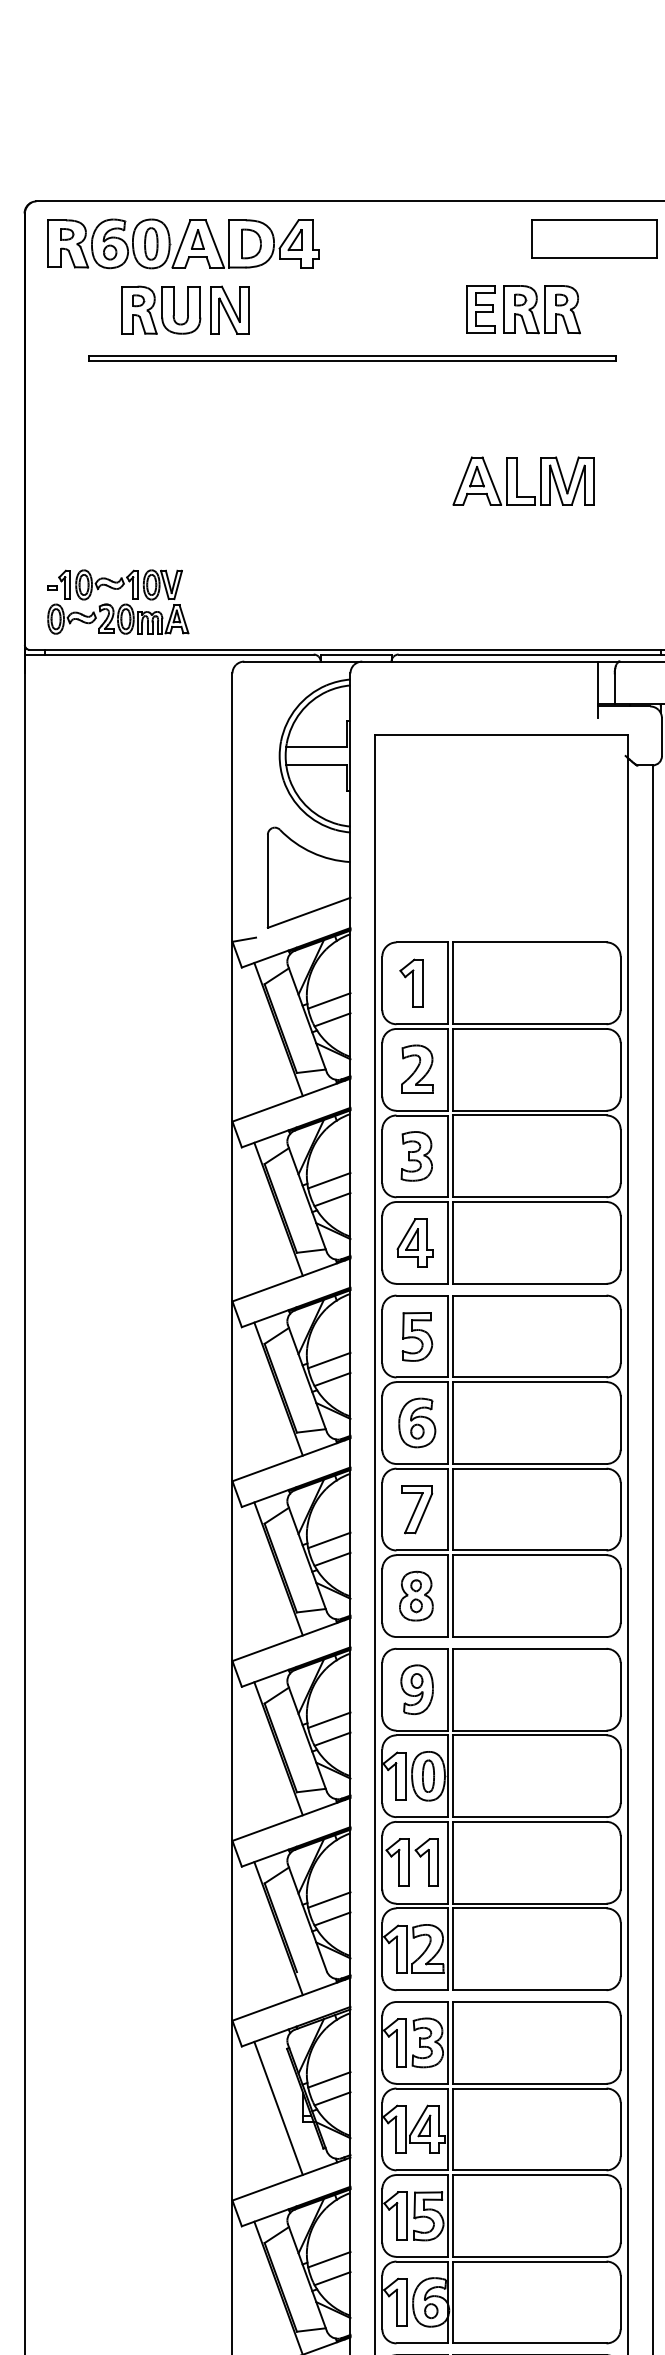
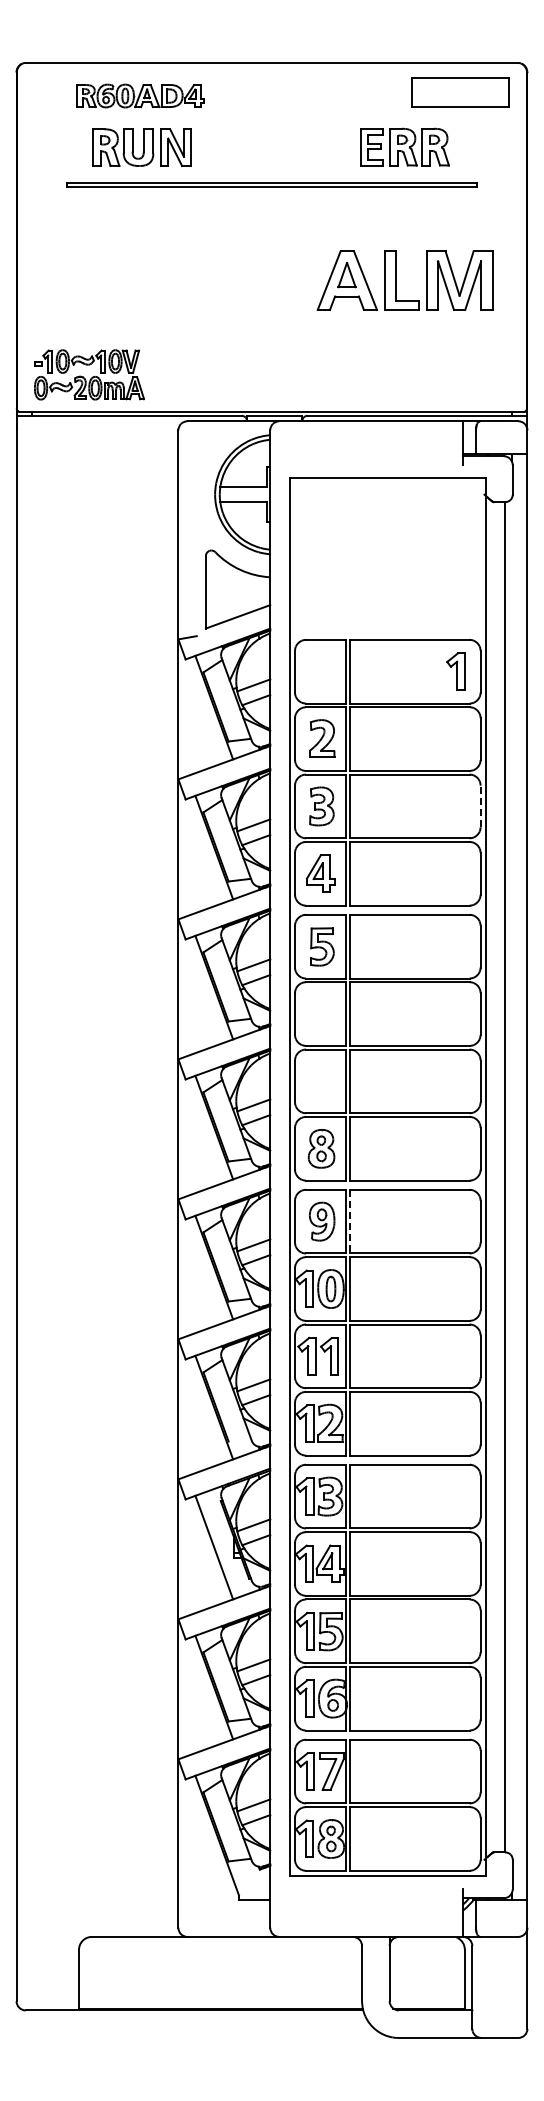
part: (183, 243) -> (140, 95), size x0.6
part: (522, 480) -> (404, 280), size x1.6
part: (411, 983) -> (455, 671), moved
line: (620, 1156) -> (480, 806), solid -> dashed
part: (417, 1422) -> (322, 1013), removed
part: (416, 1509) -> (321, 1081), removed
line: (453, 1689) -> (350, 1221), solid -> dashed

